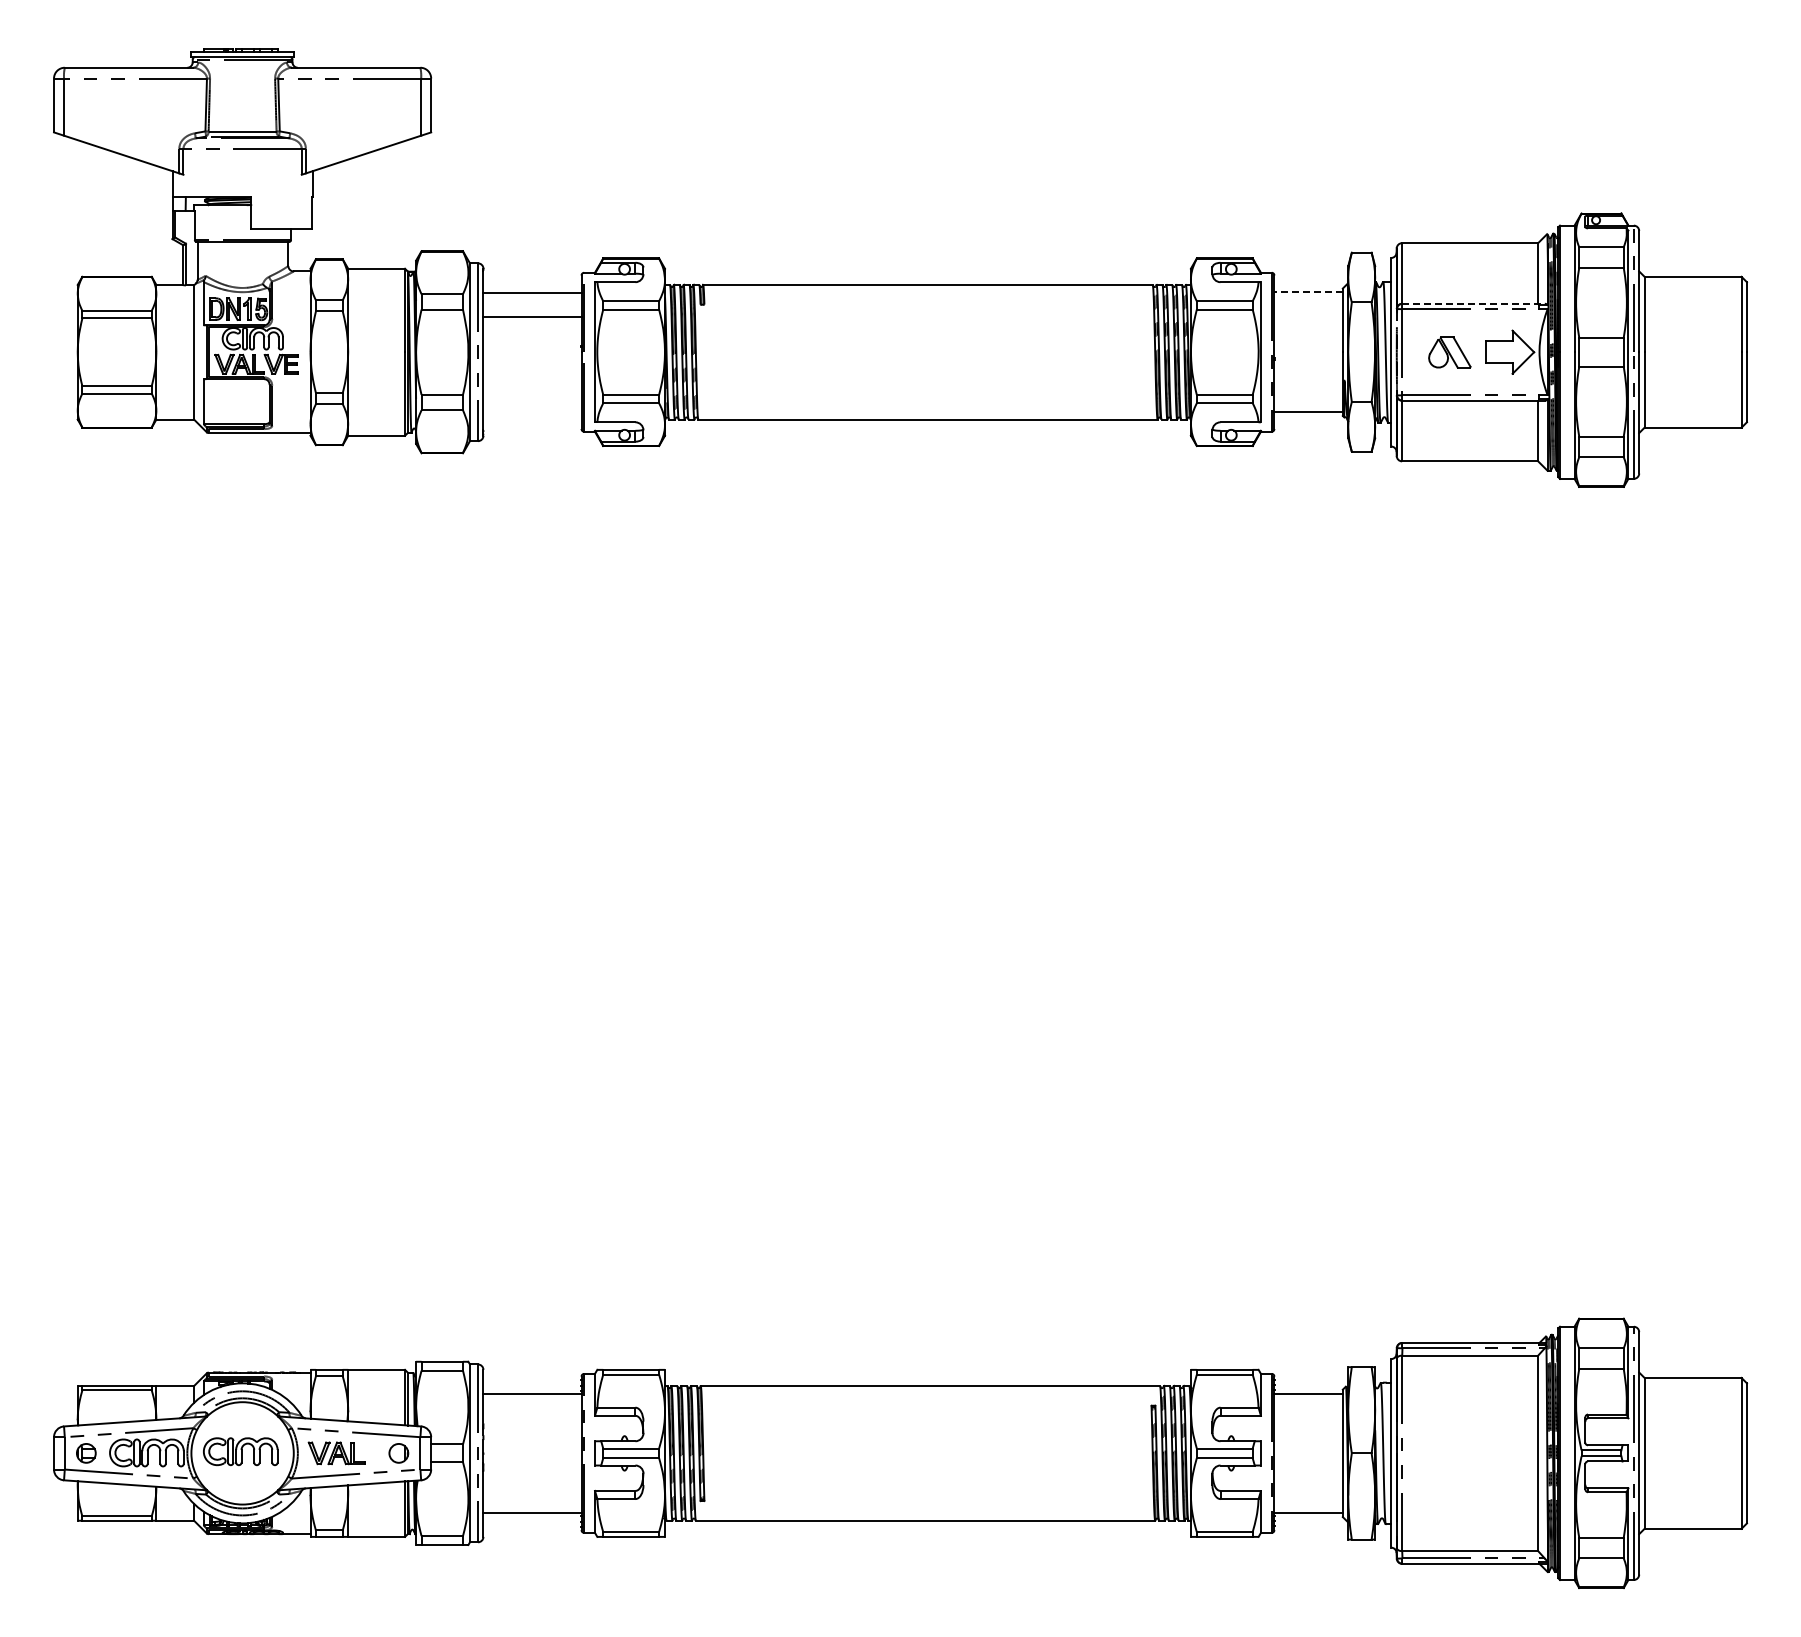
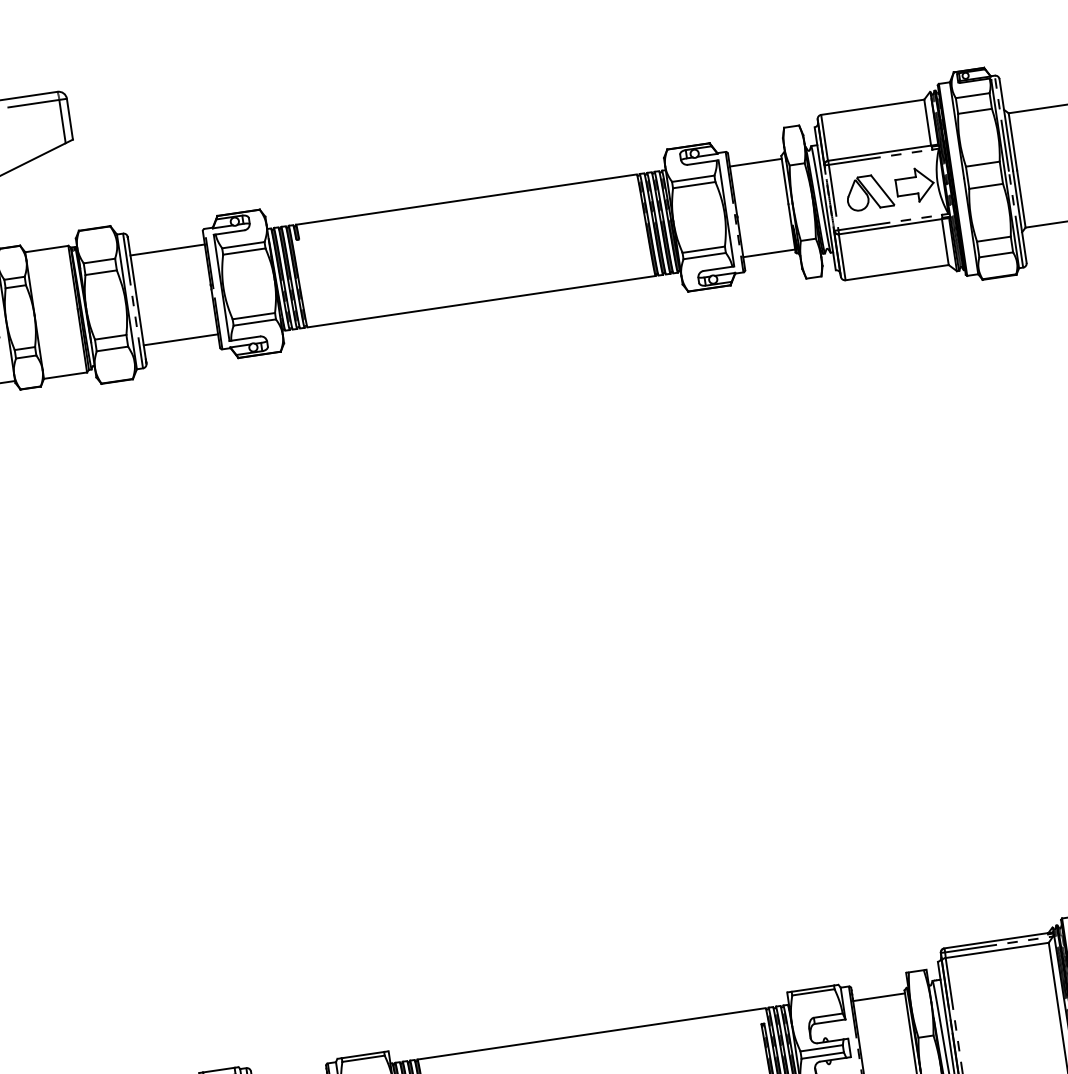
line: (1308, 292) -> (755, 162), dashed -> solid
line: (1474, 303) -> (882, 152), dashed -> solid
line: (532, 316) -> (180, 339), moved
part: (1449, 352) -> (869, 192), size x1.43

